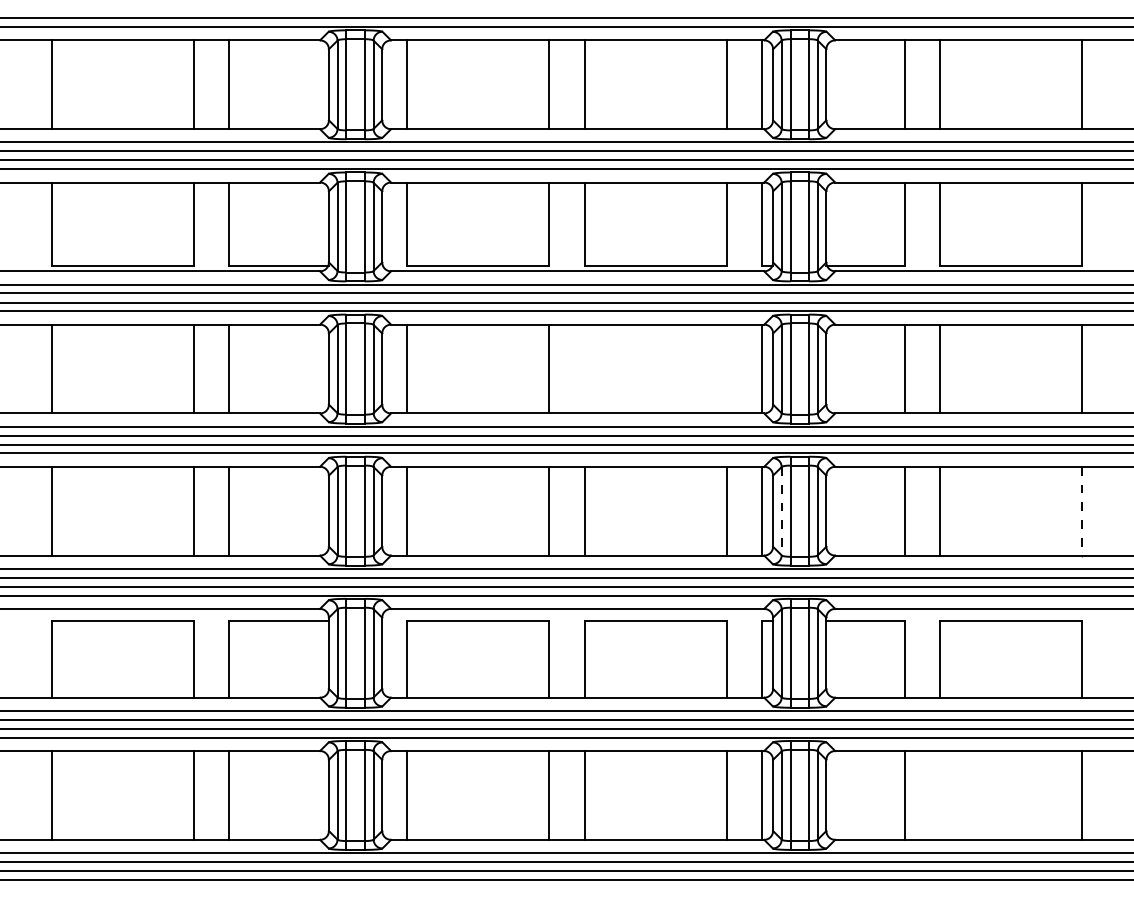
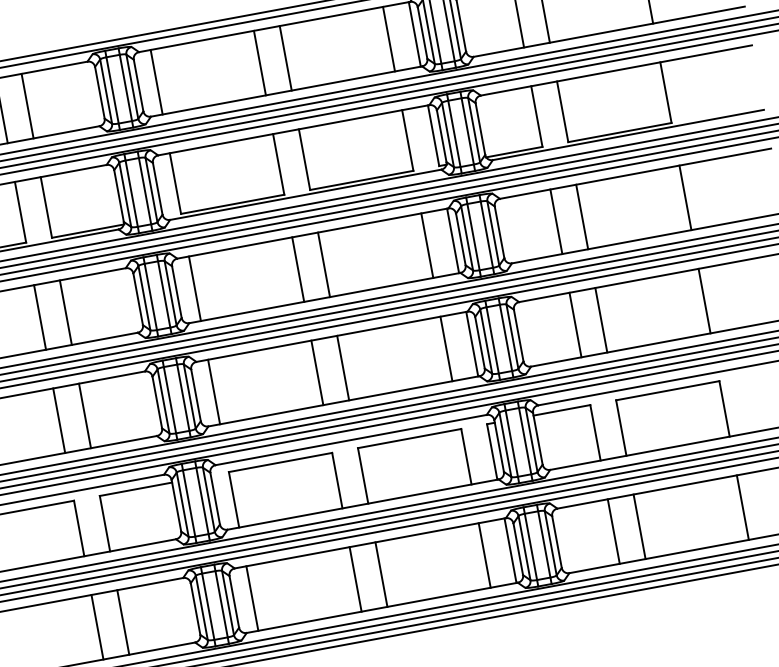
line: (584, 368) -> (323, 264), added
line: (726, 368) -> (426, 245), added
line: (781, 511) -> (486, 341), dashed -> solid
line: (1082, 511) -> (704, 301), dashed -> solid
line: (940, 795) -> (639, 526), added

